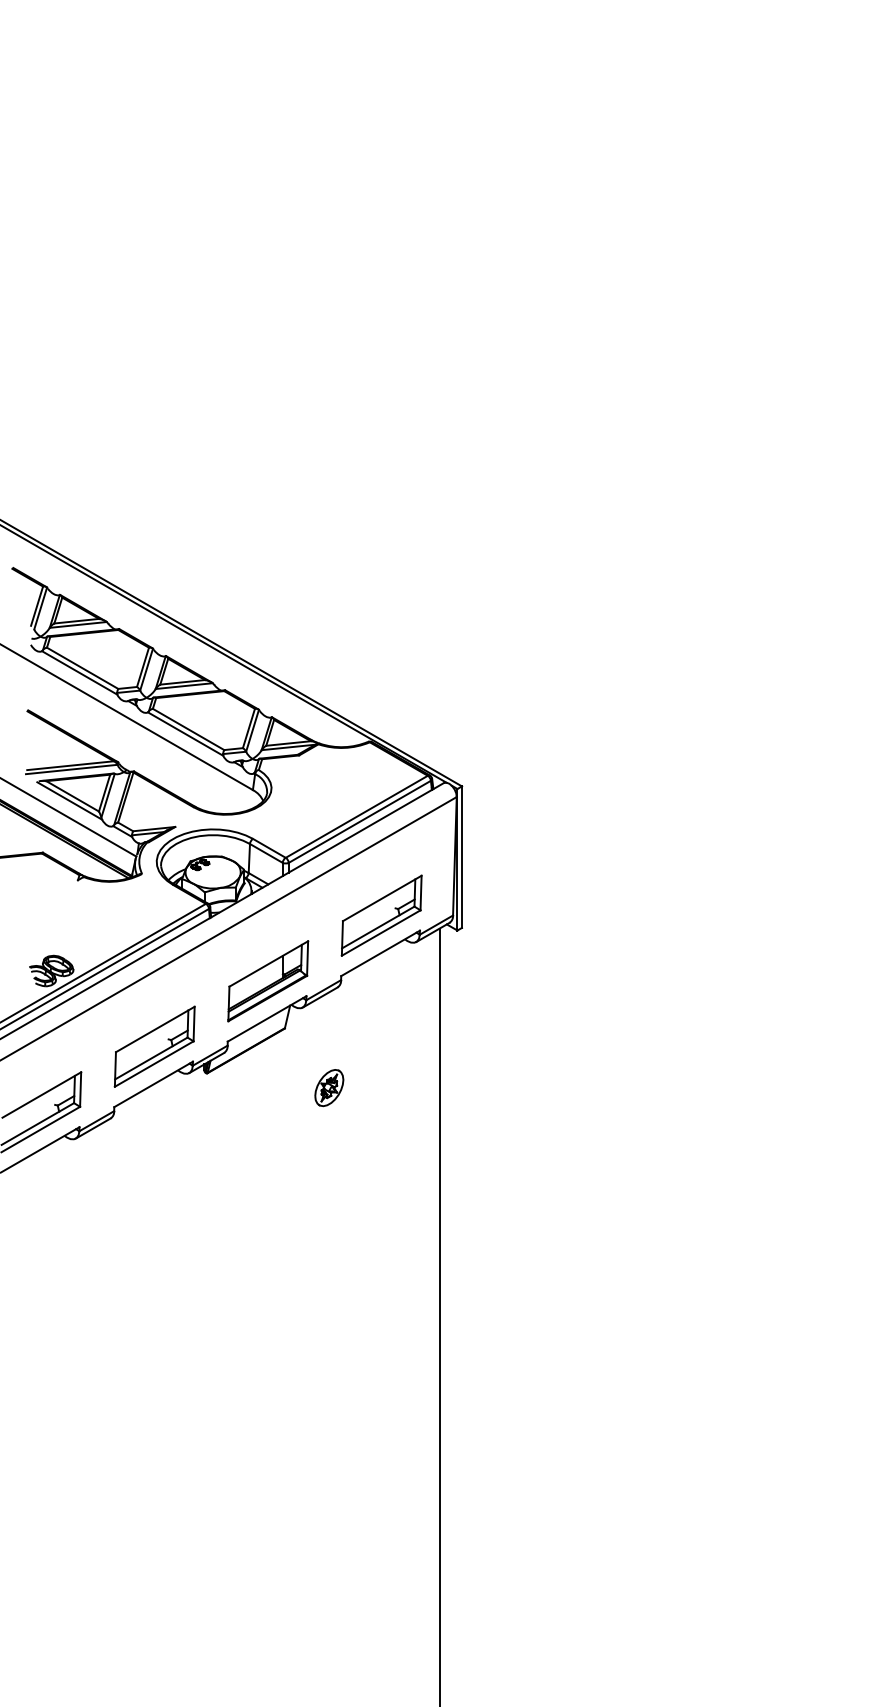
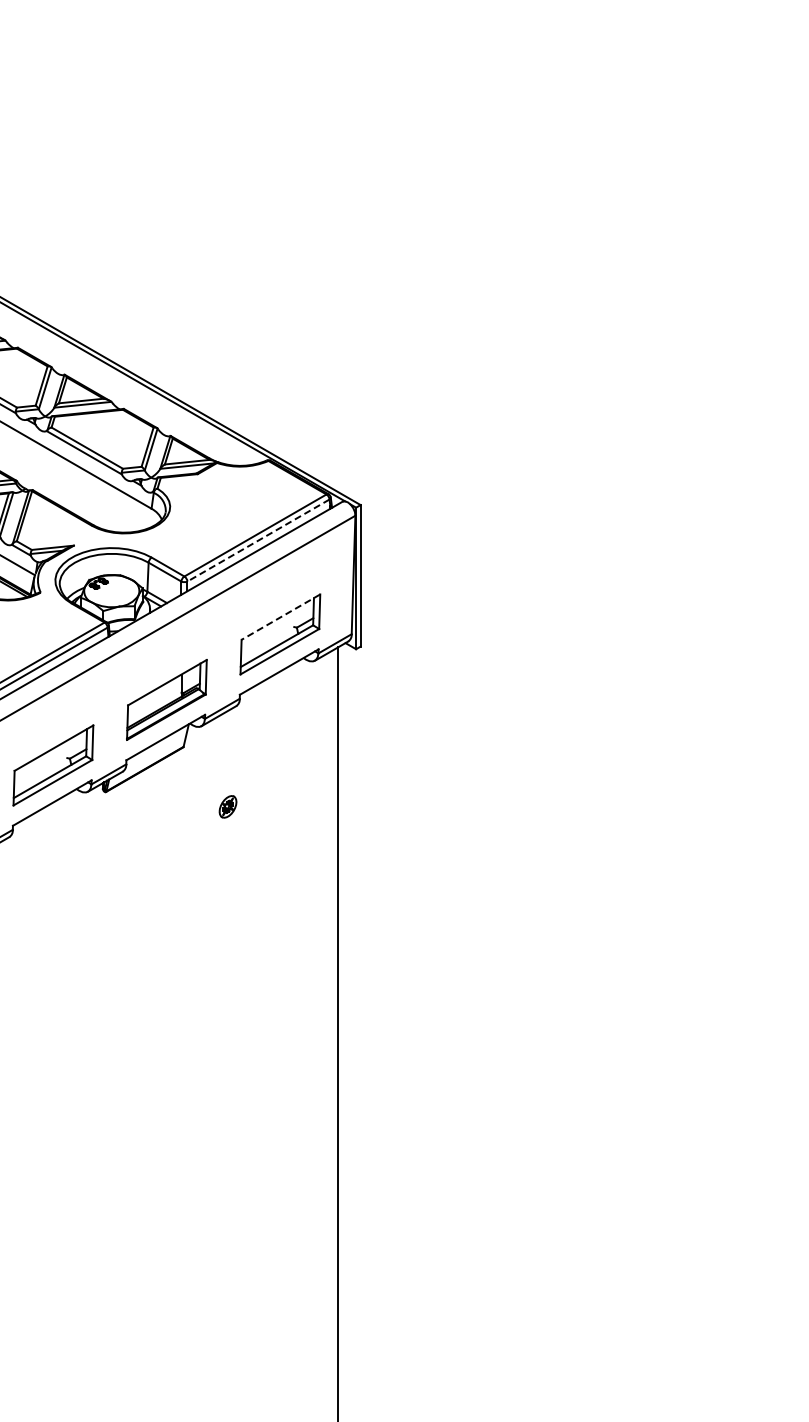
line: (359, 822) -> (258, 541), solid -> dashed
line: (381, 898) -> (280, 617), solid -> dashed
part: (329, 1088) -> (228, 807), size x0.6

